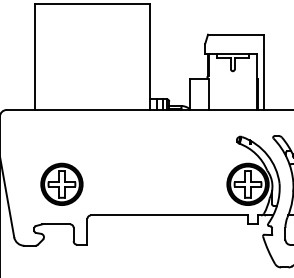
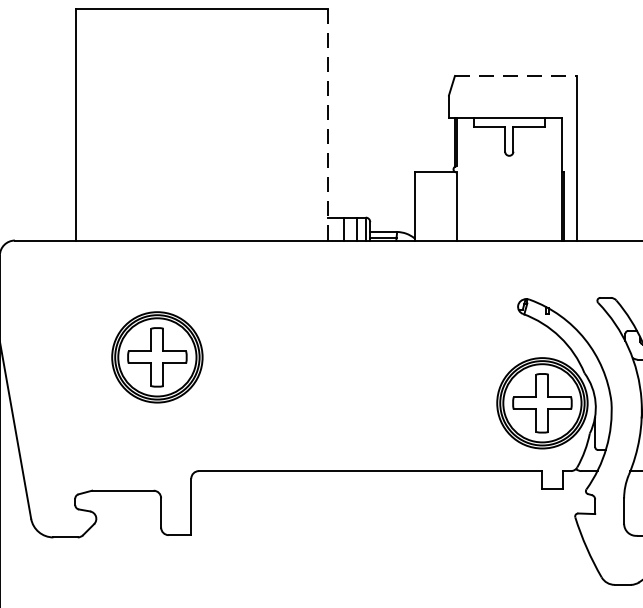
line: (235, 34) -> (515, 75), solid -> dashed
line: (149, 57) -> (326, 125), solid -> dashed
part: (61, 183) -> (156, 355), moved

